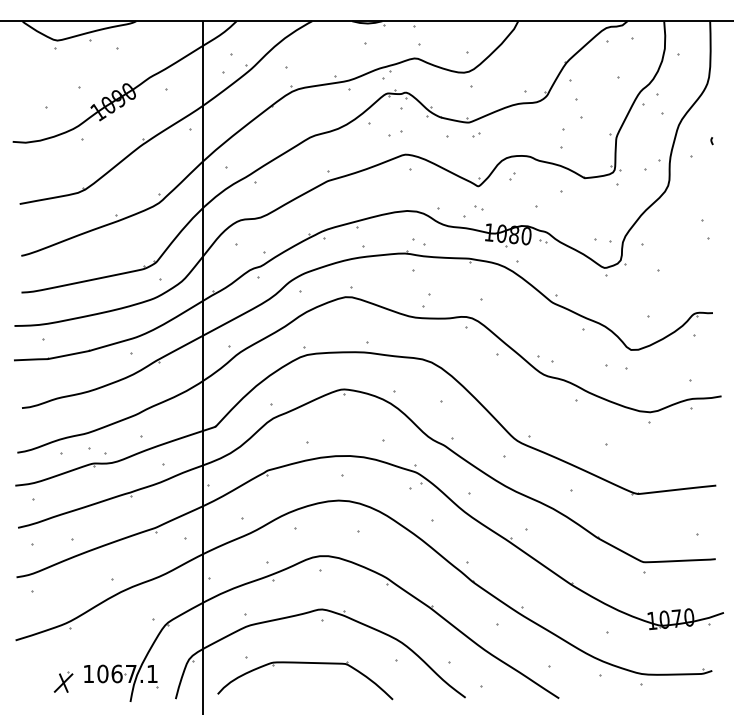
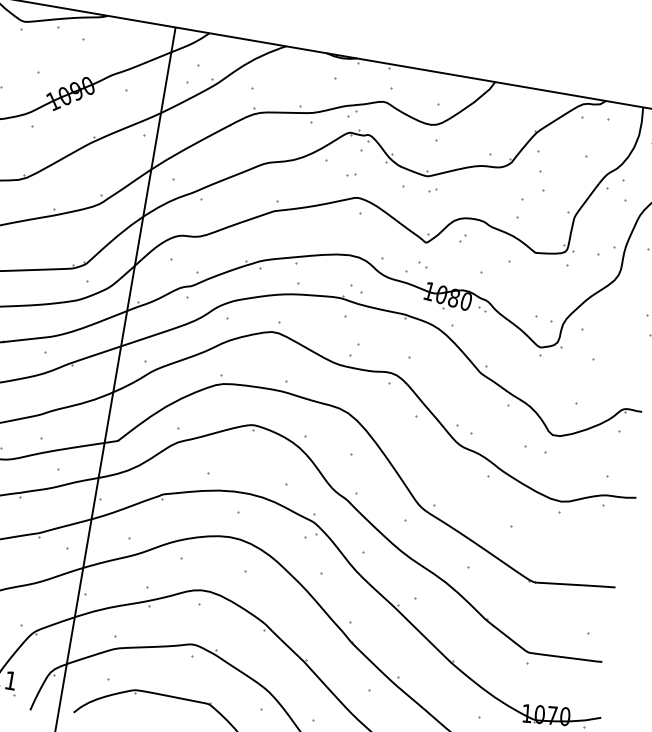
part: (396, 134) -> (352, 175), size x0.62

